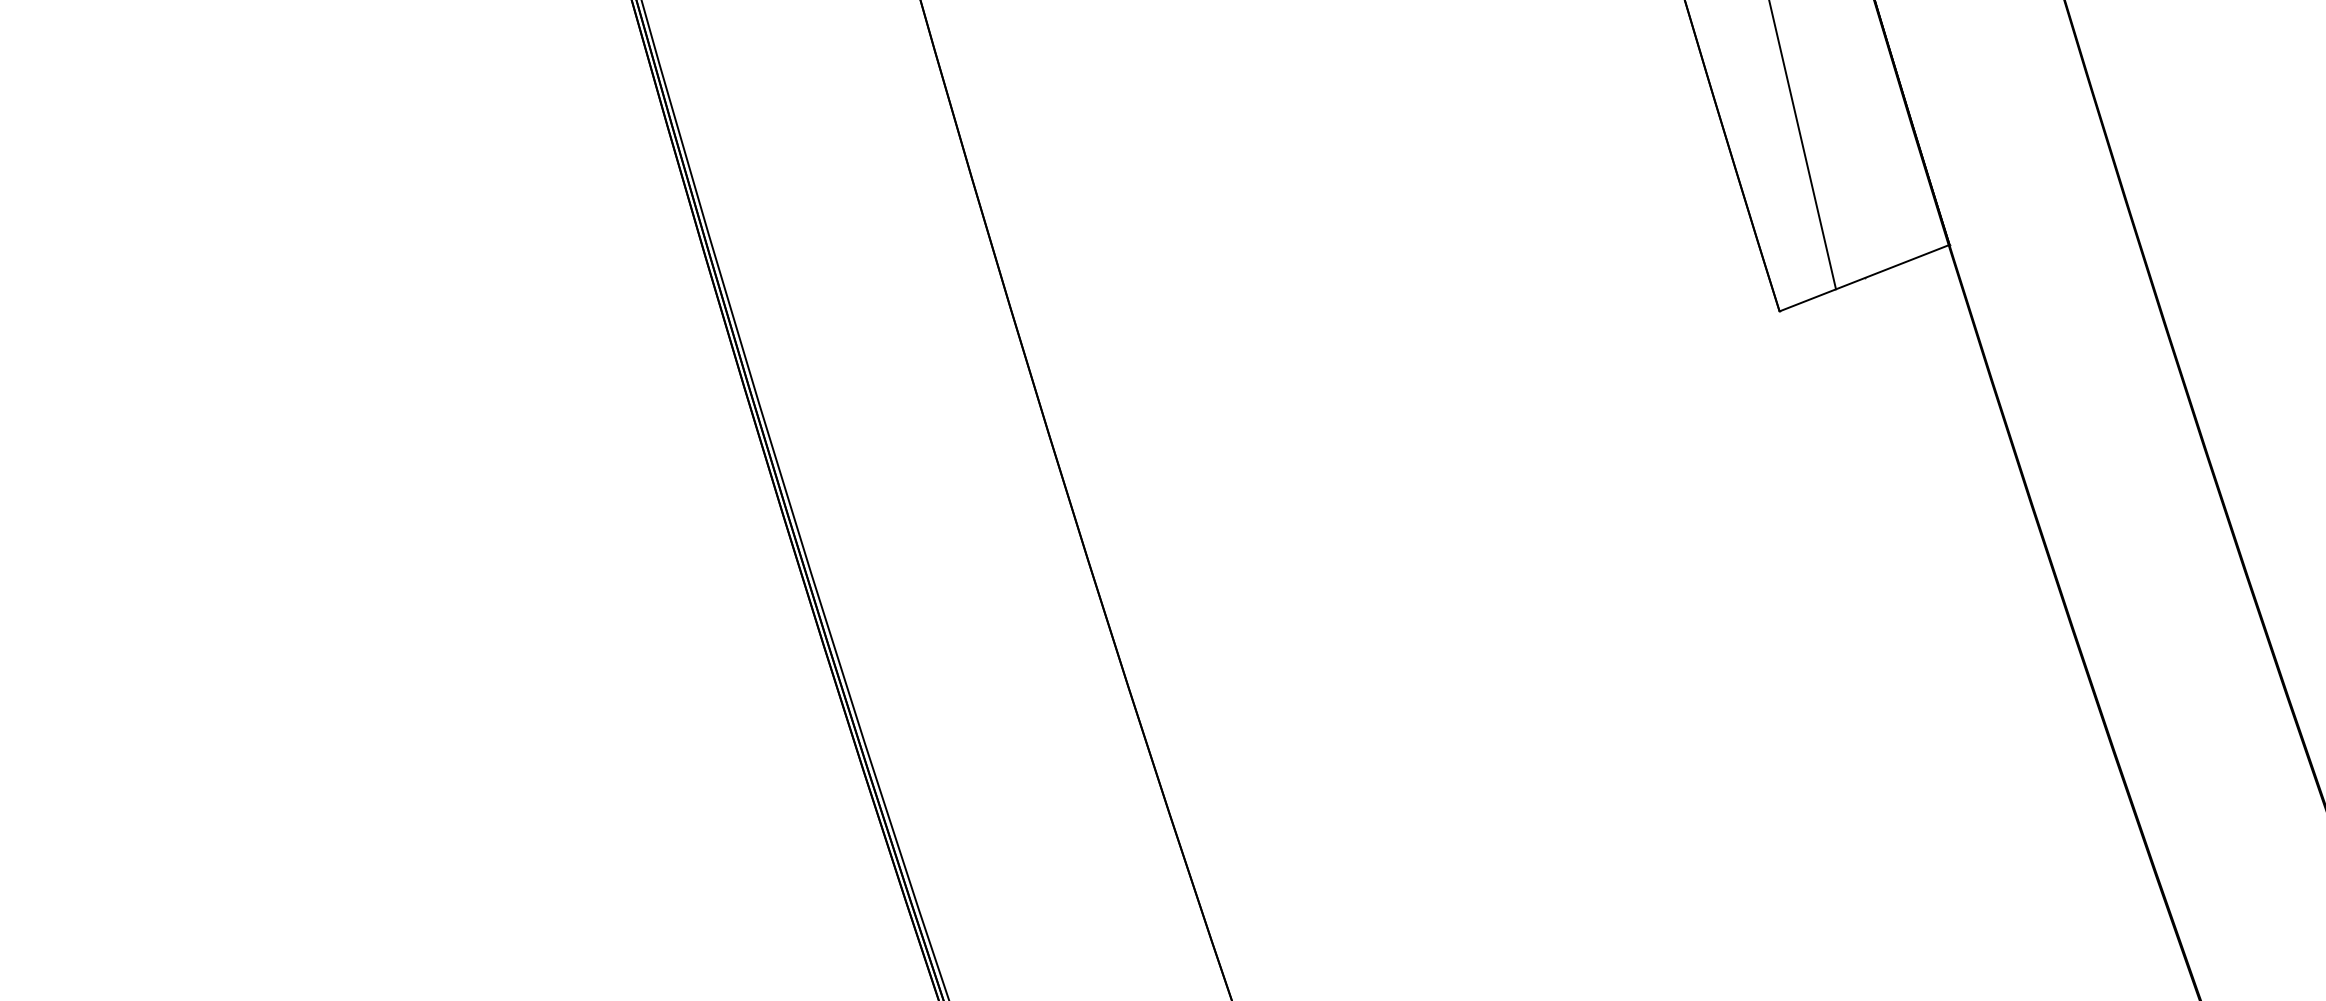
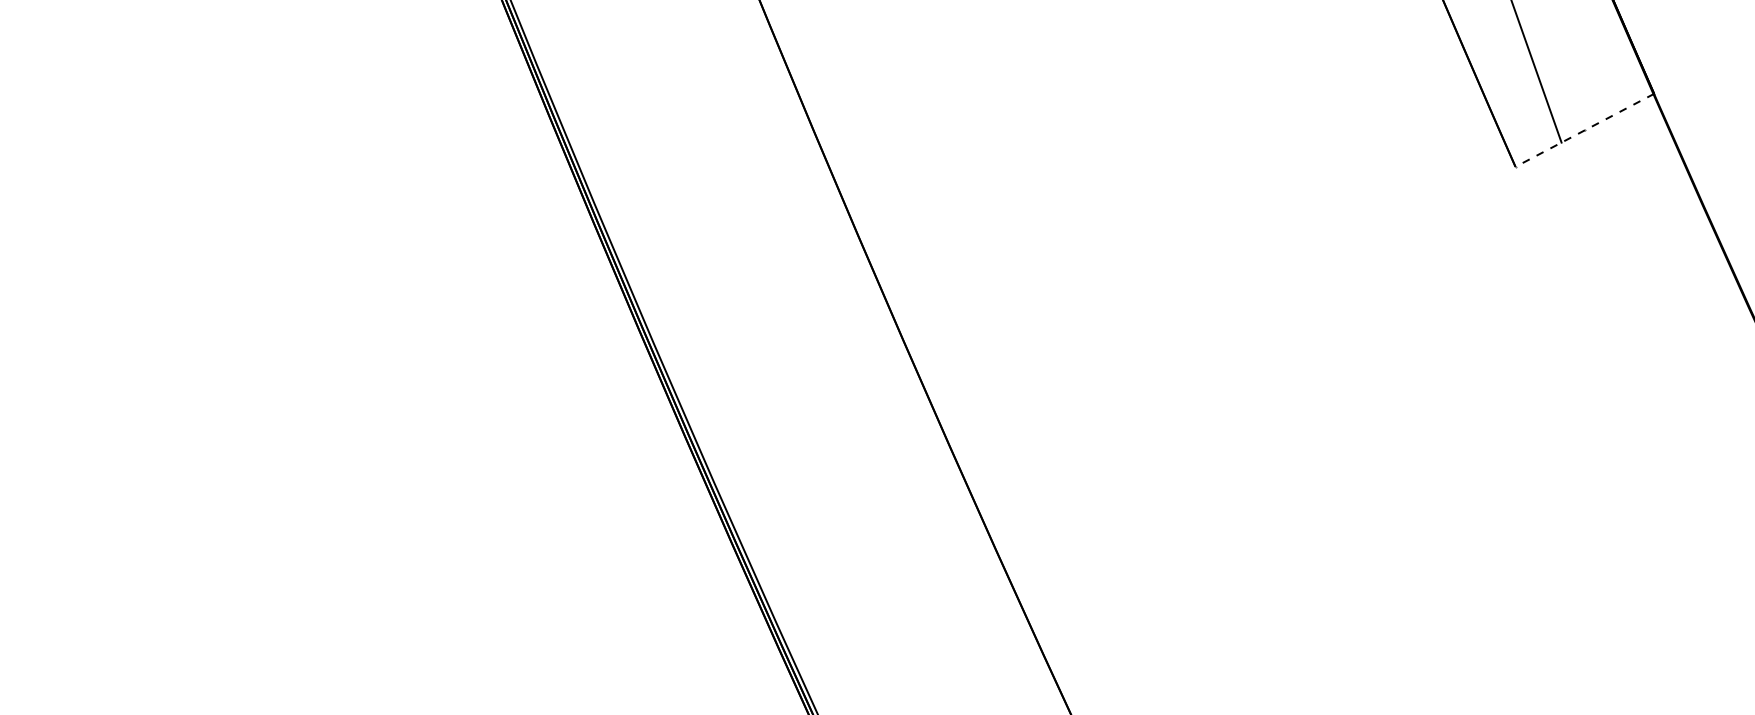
line: (1864, 278) -> (1584, 130), solid -> dashed

